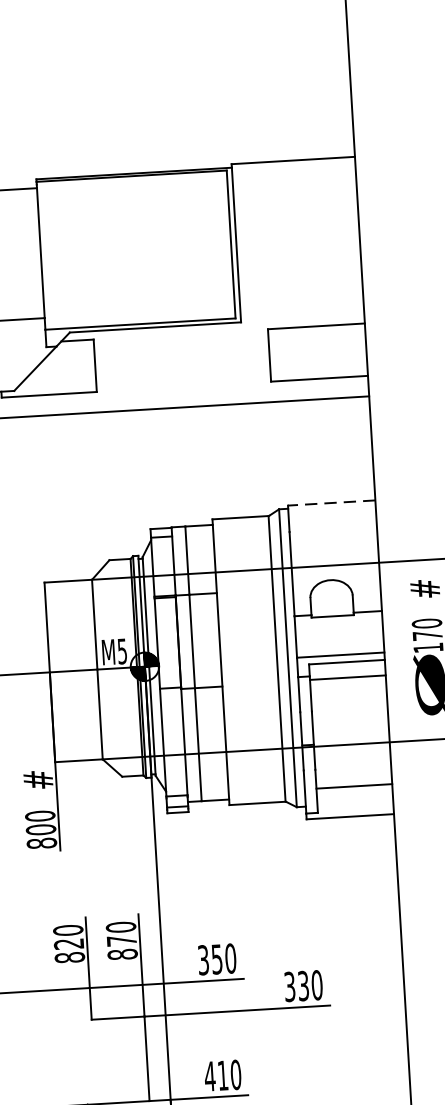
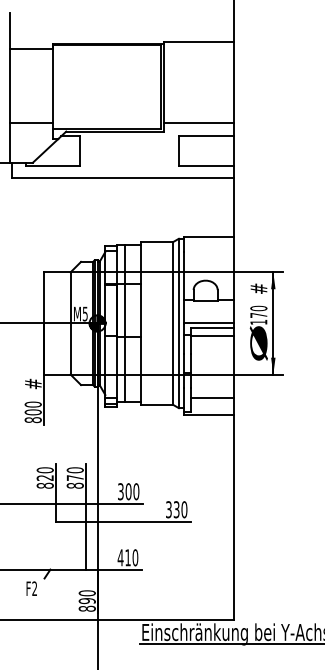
line: (301, 302) -> (198, 122), added
line: (330, 502) -> (208, 236), dashed -> solid
text: (216, 959) -> (128, 491), 350 -> 300

